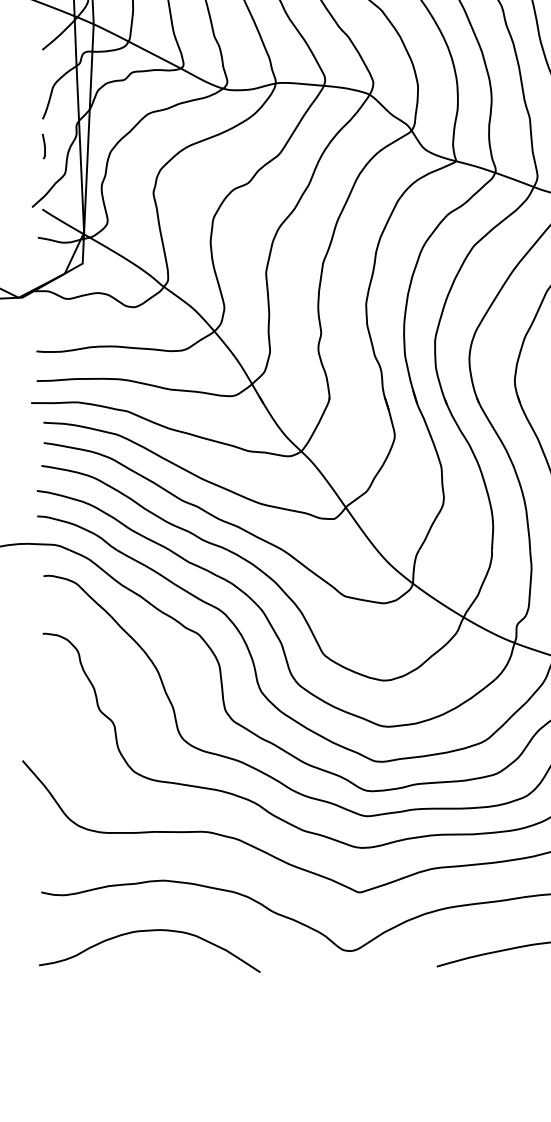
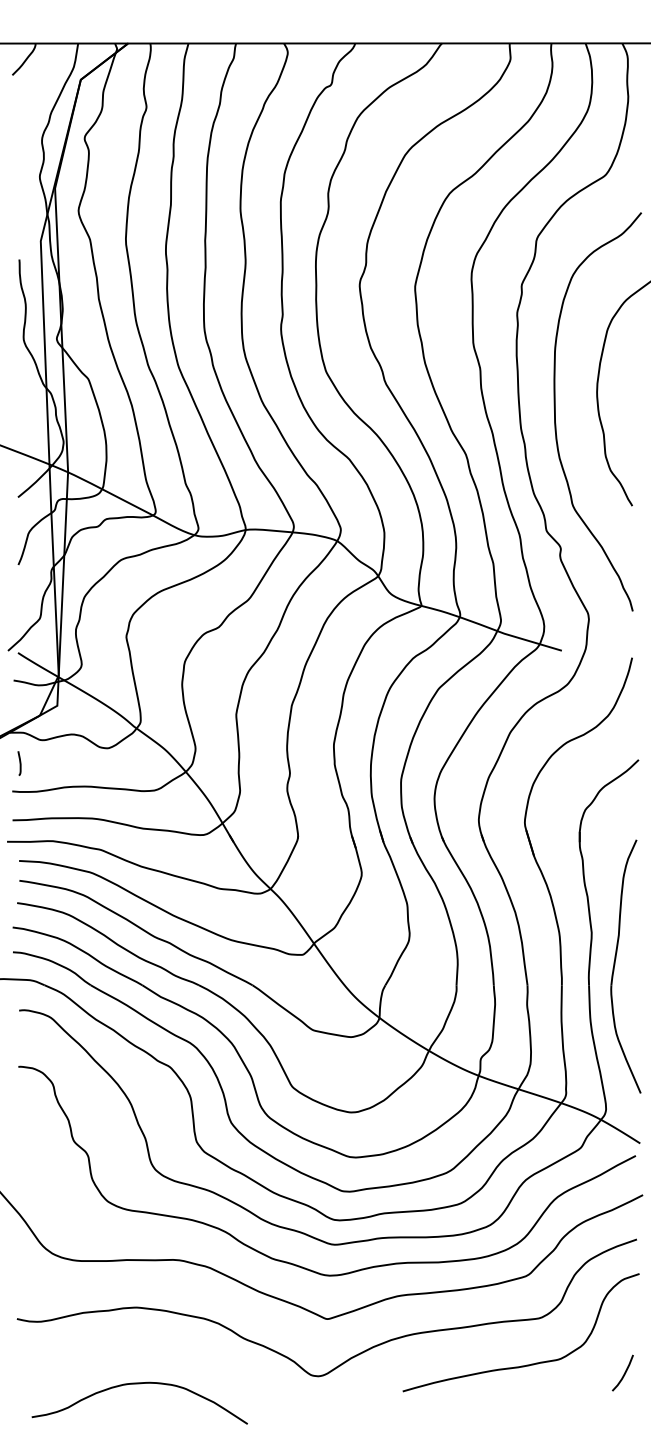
curve: (43, 146) -> (19, 763), moved
curve: (149, 931) -> (139, 1384), moved

